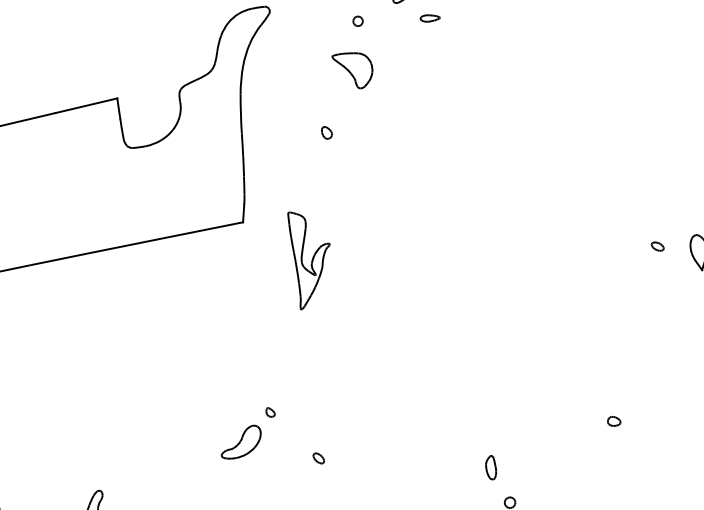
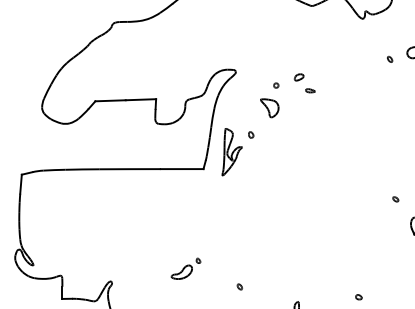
part: (657, 246) -> (395, 199), moved
part: (310, 258) -> (231, 152), moved
part: (317, 457) -> (239, 286), moved

